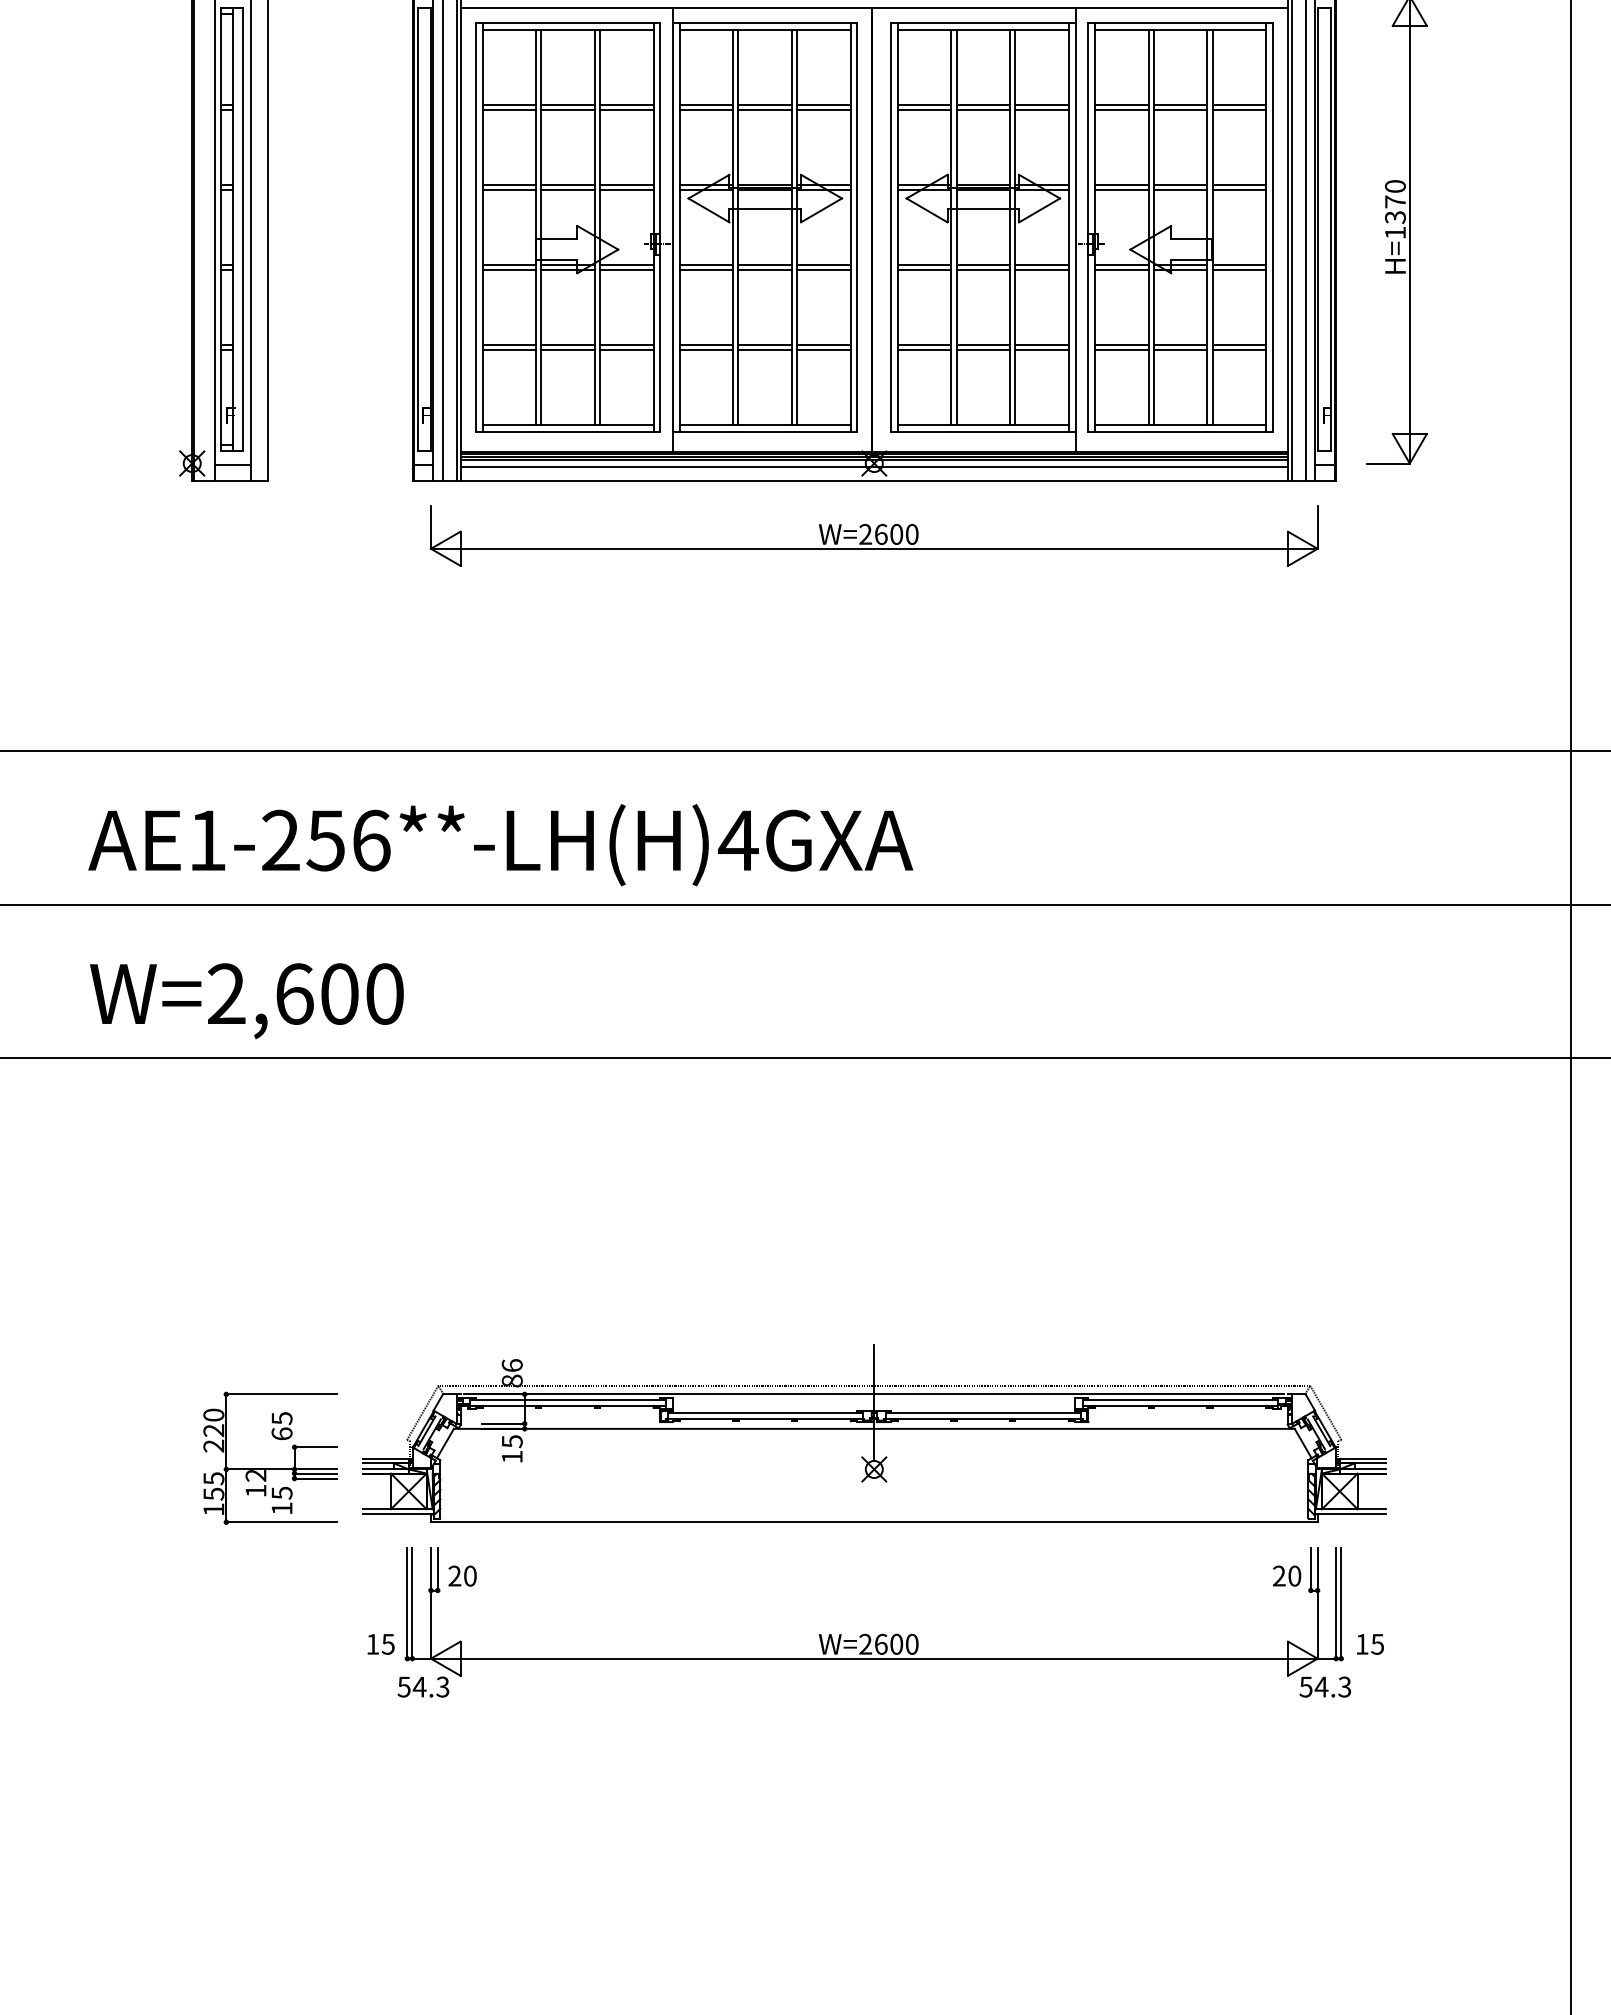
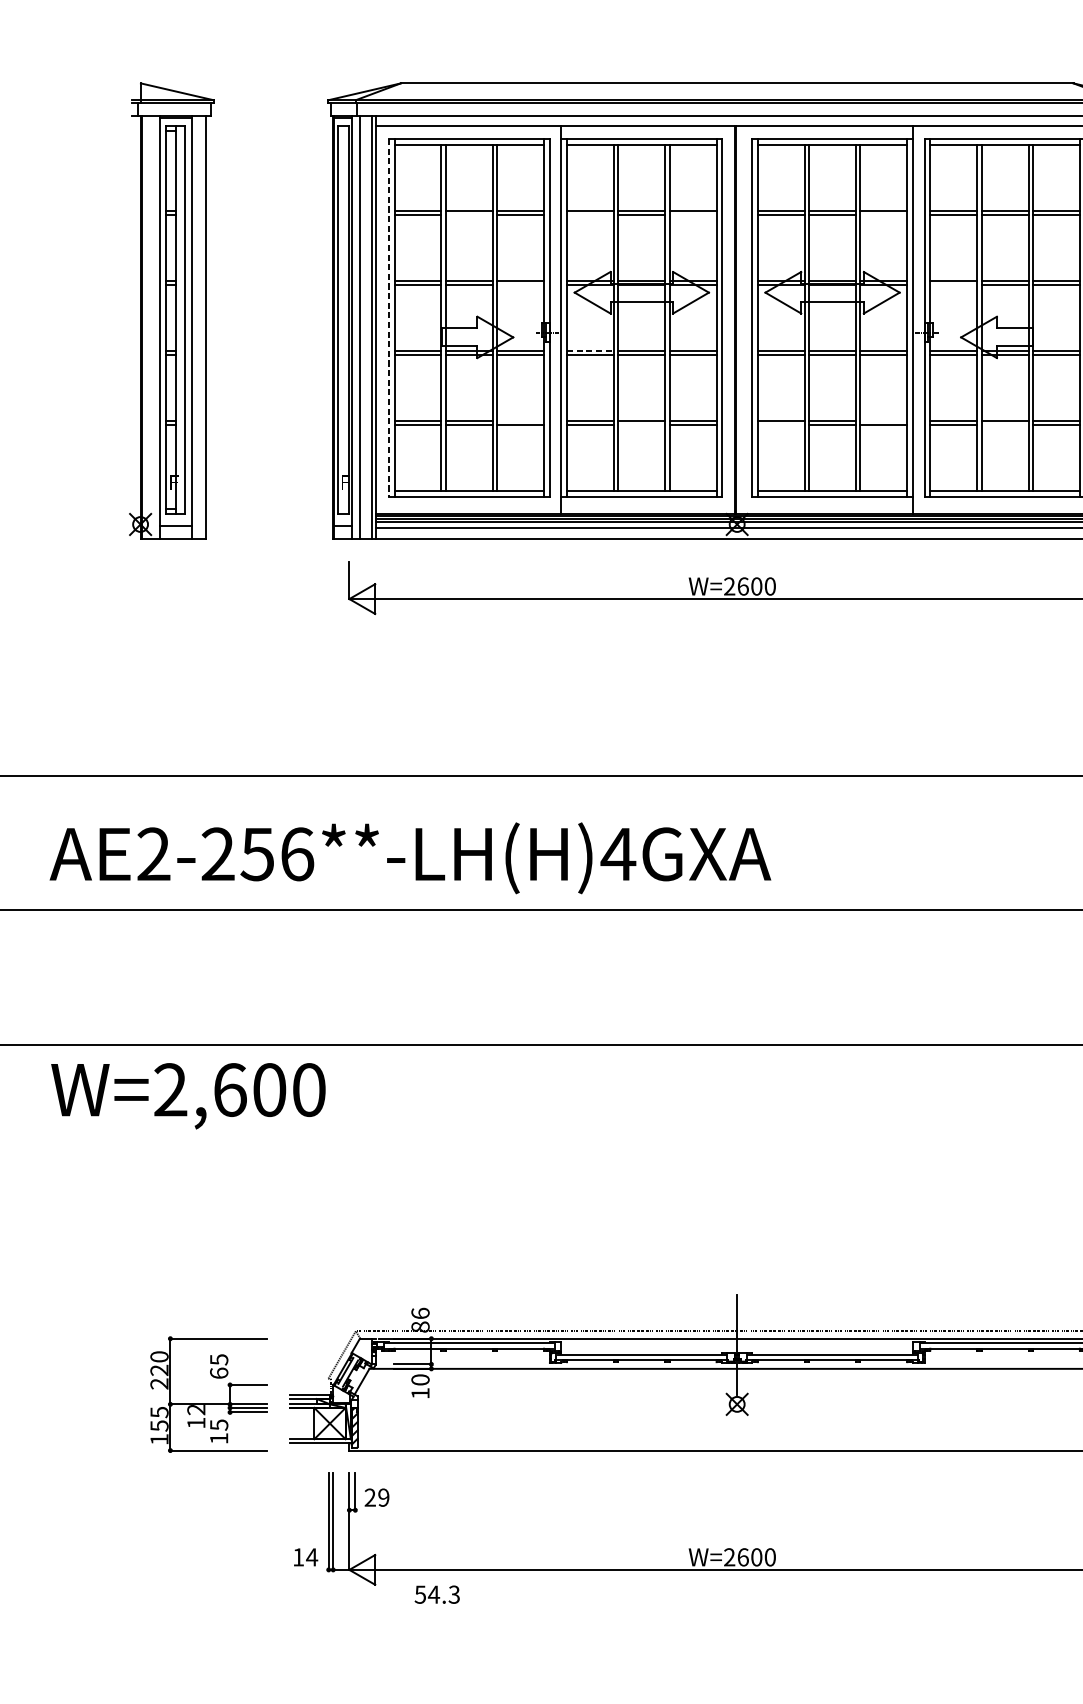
line: (567, 109) -> (468, 214), removed
line: (706, 109) -> (590, 214), removed
line: (823, 109) -> (692, 214), removed
line: (1041, 109) -> (883, 214), removed
line: (626, 189) -> (520, 284), removed
line: (1121, 189) -> (953, 284), removed
line: (475, 227) -> (388, 318), solid -> dashed
line: (706, 264) -> (590, 350), solid -> dashed
line: (626, 345) -> (520, 421), removed
line: (1041, 345) -> (883, 421), removed
line: (765, 350) -> (642, 425), removed
line: (924, 350) -> (781, 425), removed
line: (1180, 350) -> (1005, 425), removed
text: (207, 839) -> (153, 853), AE1-256**-LH(H)4GXA -> AE2-256**-LH(H)4GXA
text: (246, 1001) -> (188, 1096), moved
text: (511, 1441) -> (419, 1379), 15 -> 10
text: (470, 1575) -> (383, 1497), 20 -> 29
text: (388, 1644) -> (312, 1557), 15 -> 14
text: (423, 1686) -> (437, 1594), moved

